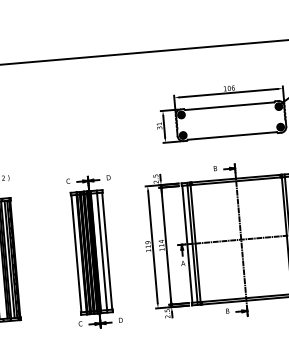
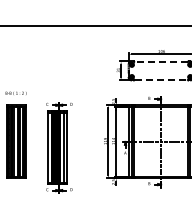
line: (228, 107) -> (160, 62), solid -> dashed
line: (232, 135) -> (161, 79), solid -> dashed
part: (94, 251) -> (59, 147), moved

